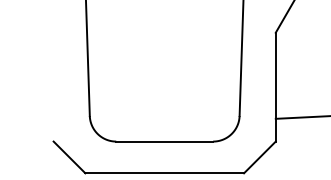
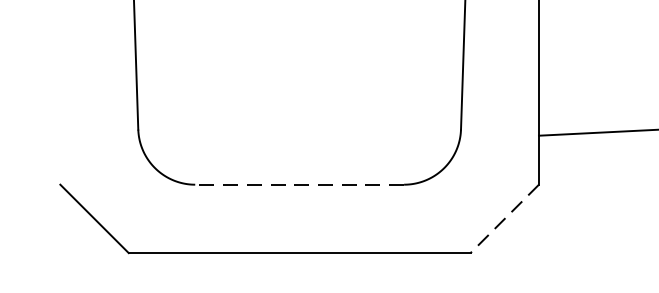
line: (164, 141) -> (299, 184), solid -> dashed
line: (259, 157) -> (503, 218), solid -> dashed

